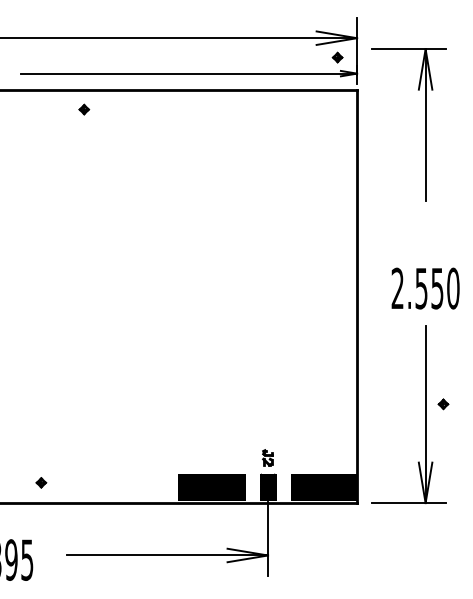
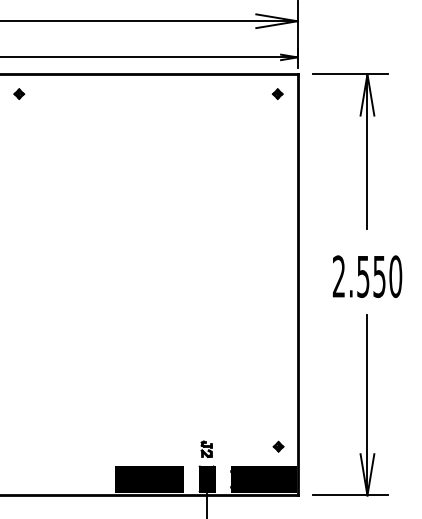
part: (337, 57) -> (277, 93), moved
part: (425, 124) -> (367, 151), moved
part: (443, 404) -> (278, 446), moved

